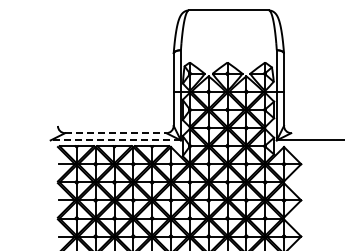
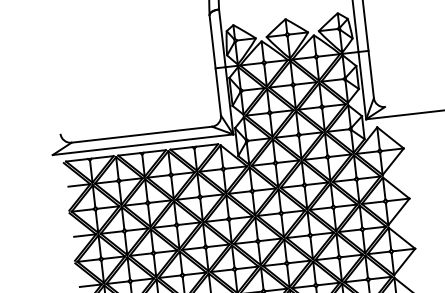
line: (115, 133) -> (141, 135), dashed -> solid
line: (115, 140) -> (142, 144), dashed -> solid

